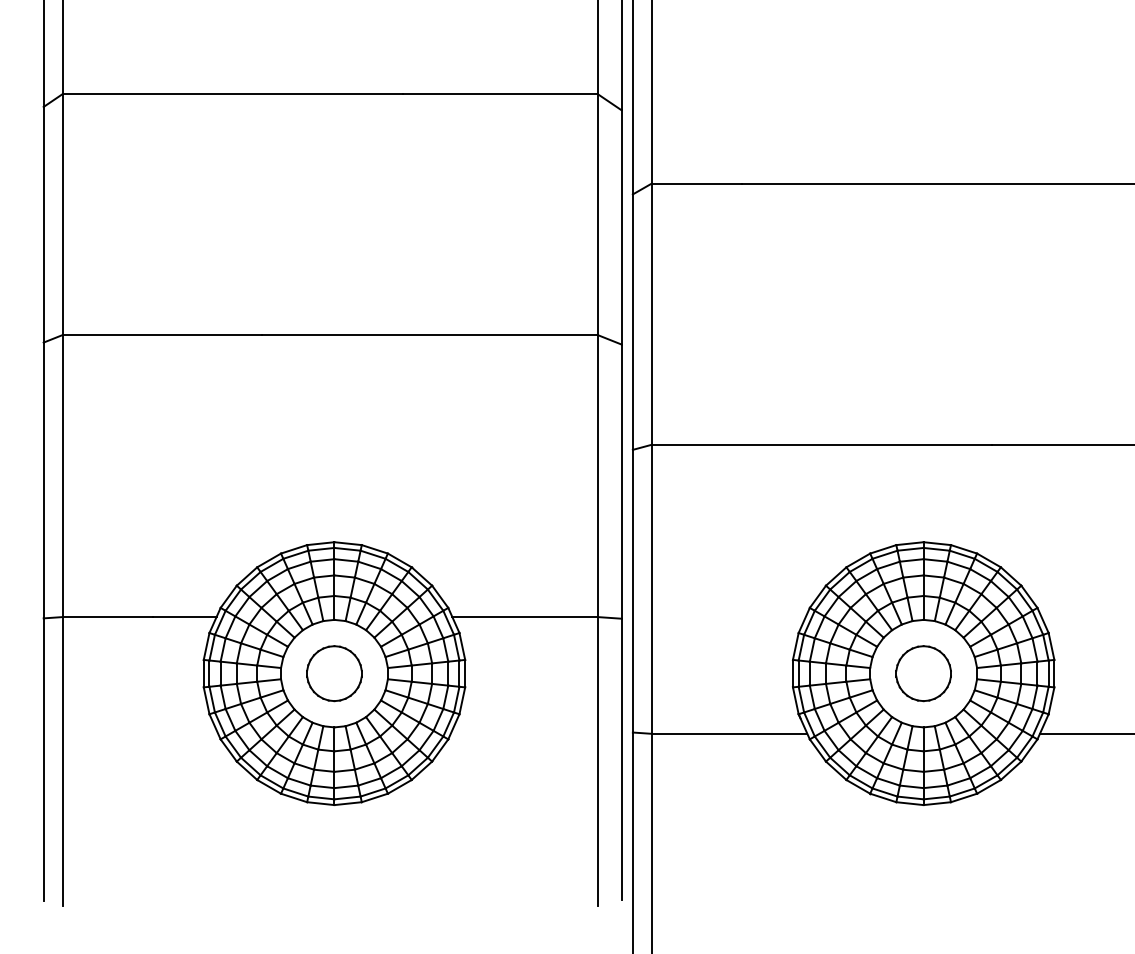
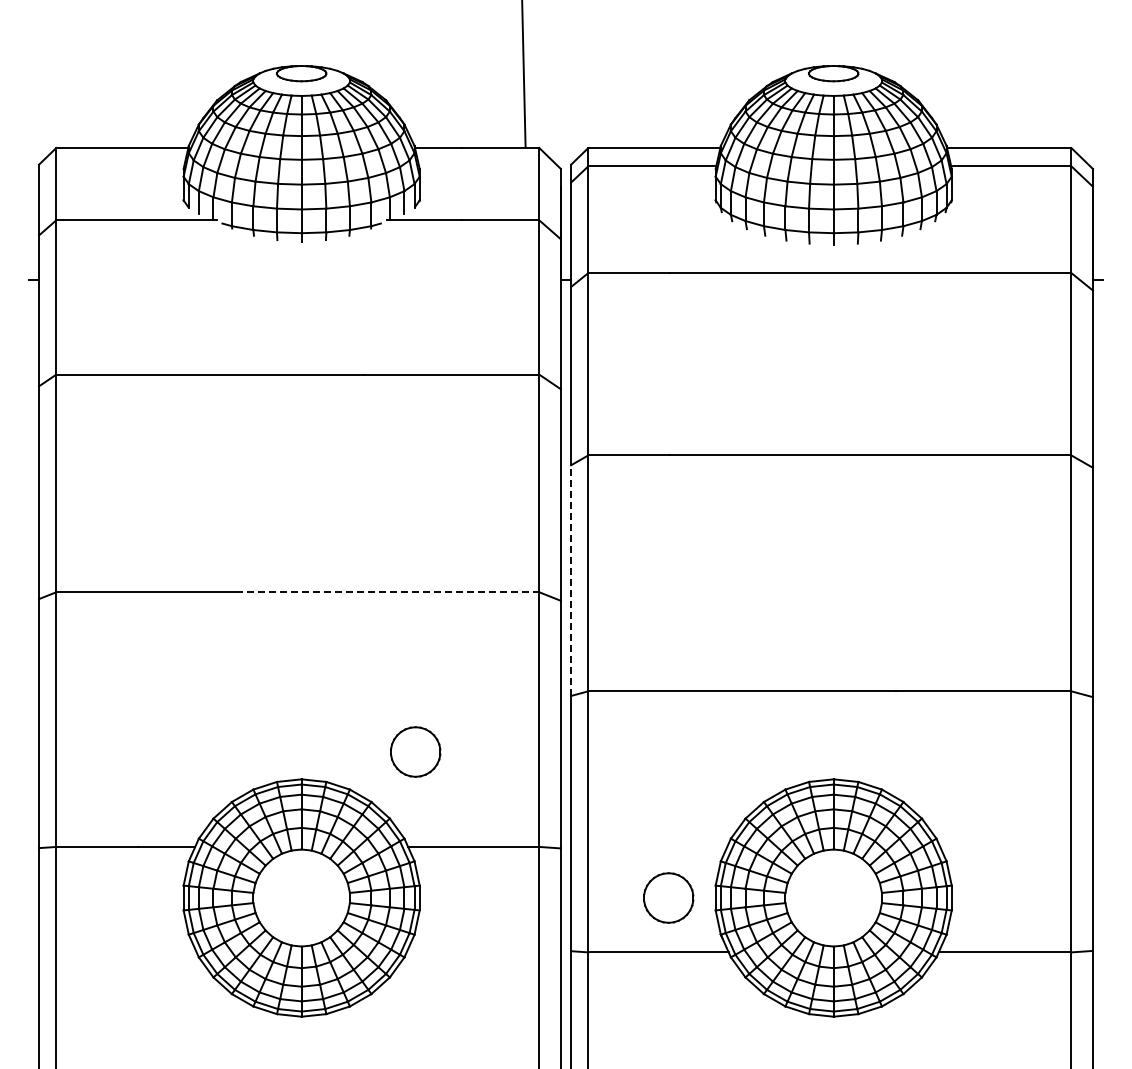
line: (633, 322) -> (571, 580), solid -> dashed
line: (429, 335) -> (387, 592), solid -> dashed
part: (334, 673) -> (415, 751), moved
part: (923, 673) -> (668, 897), moved

